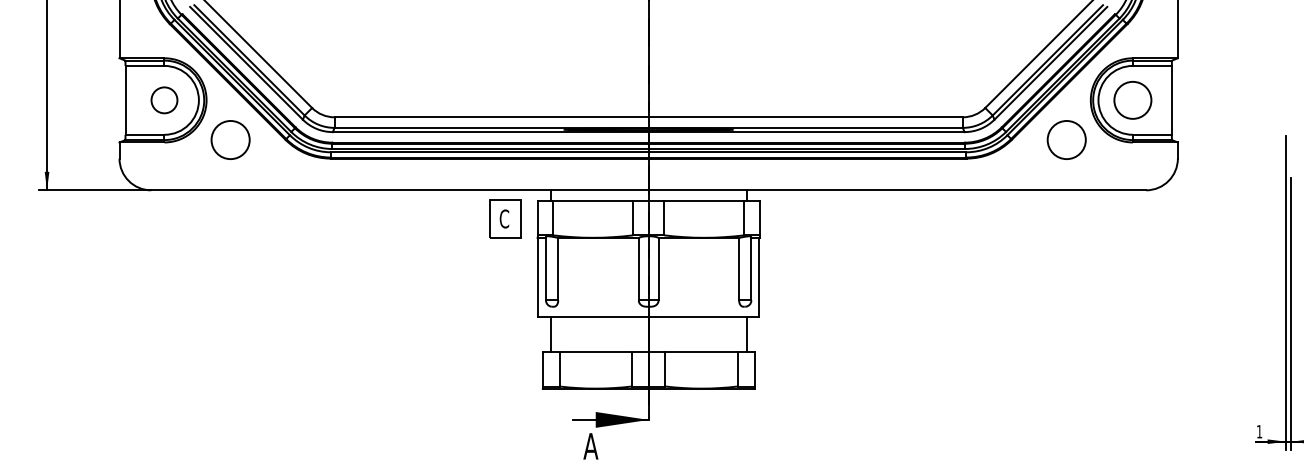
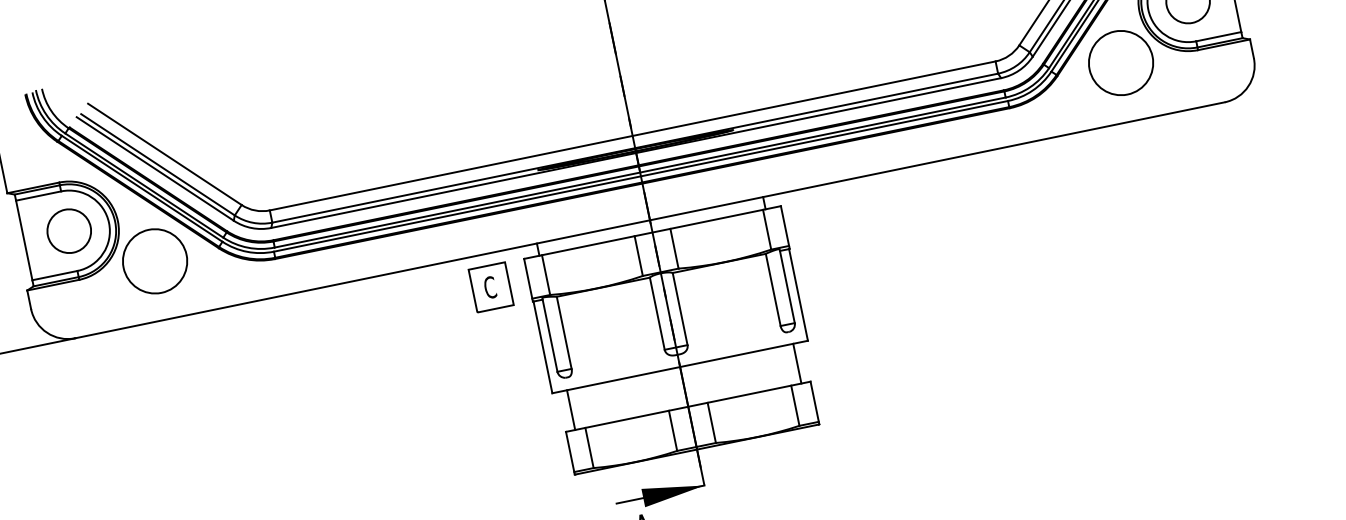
circle: (164, 99) -> (69, 230), size x1.43
circle: (230, 139) -> (154, 260), size x1.43
circle: (1066, 139) -> (1120, 62), size x1.43

